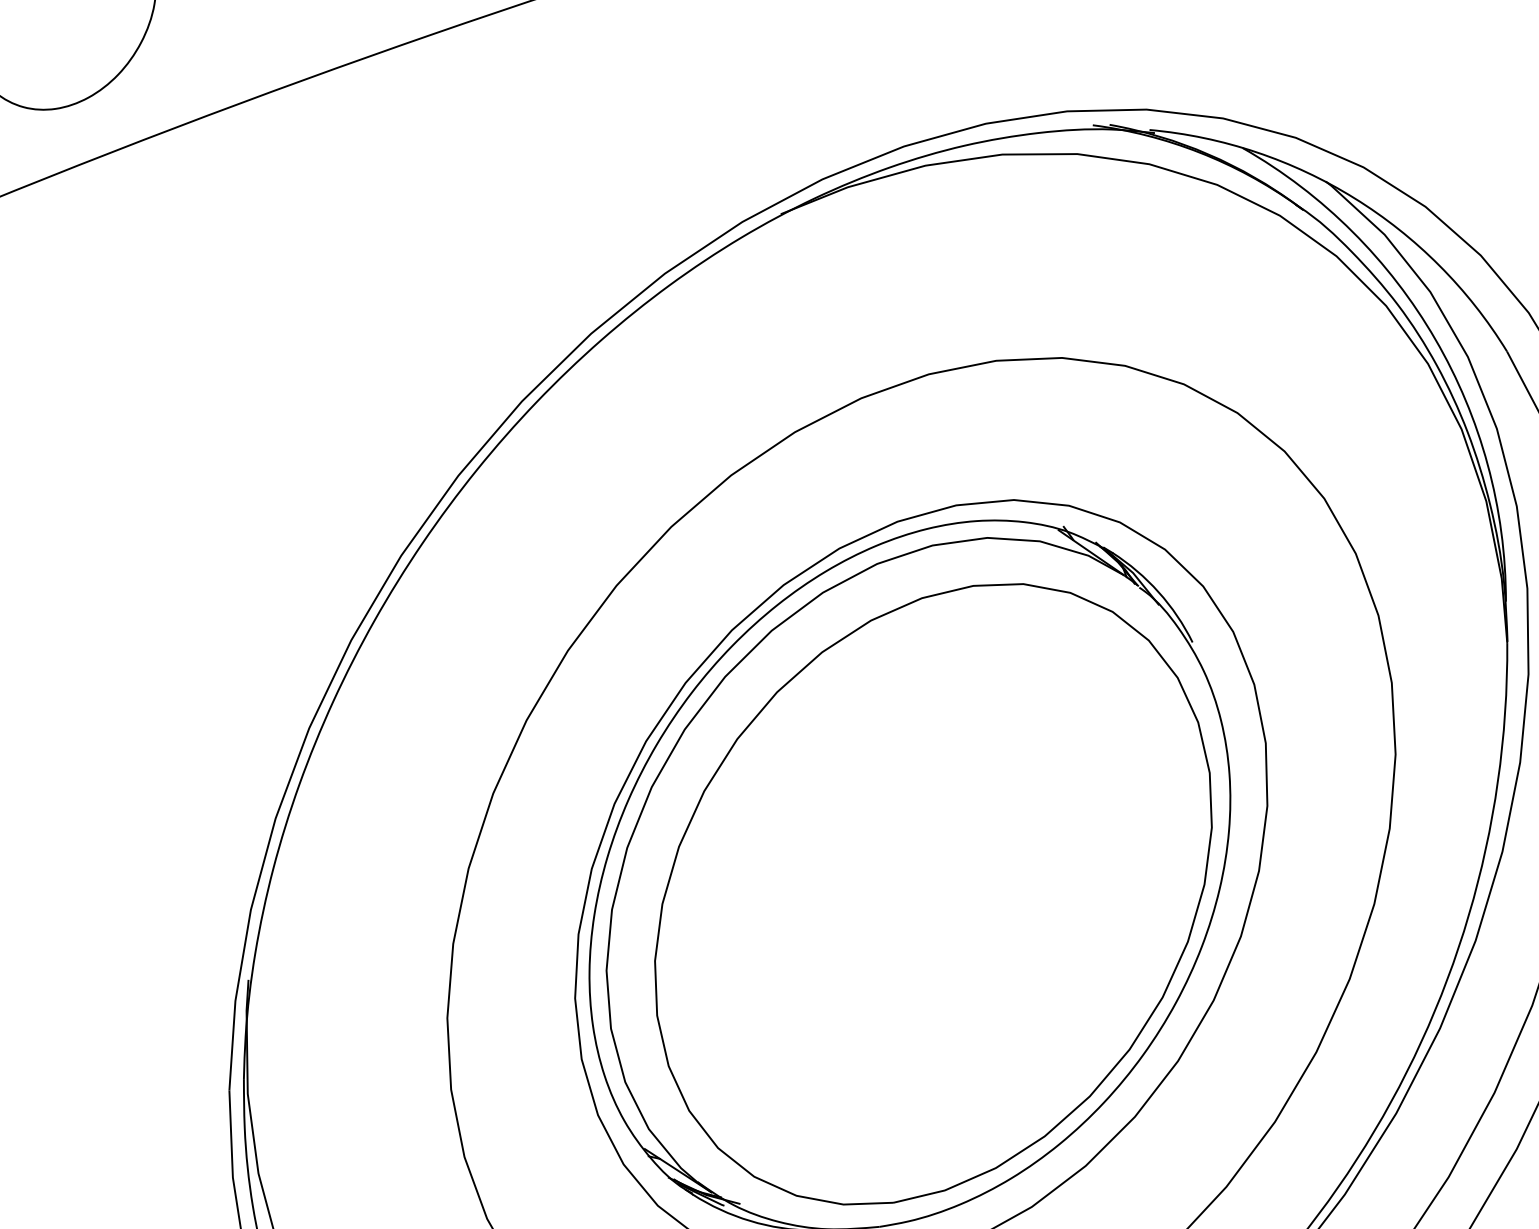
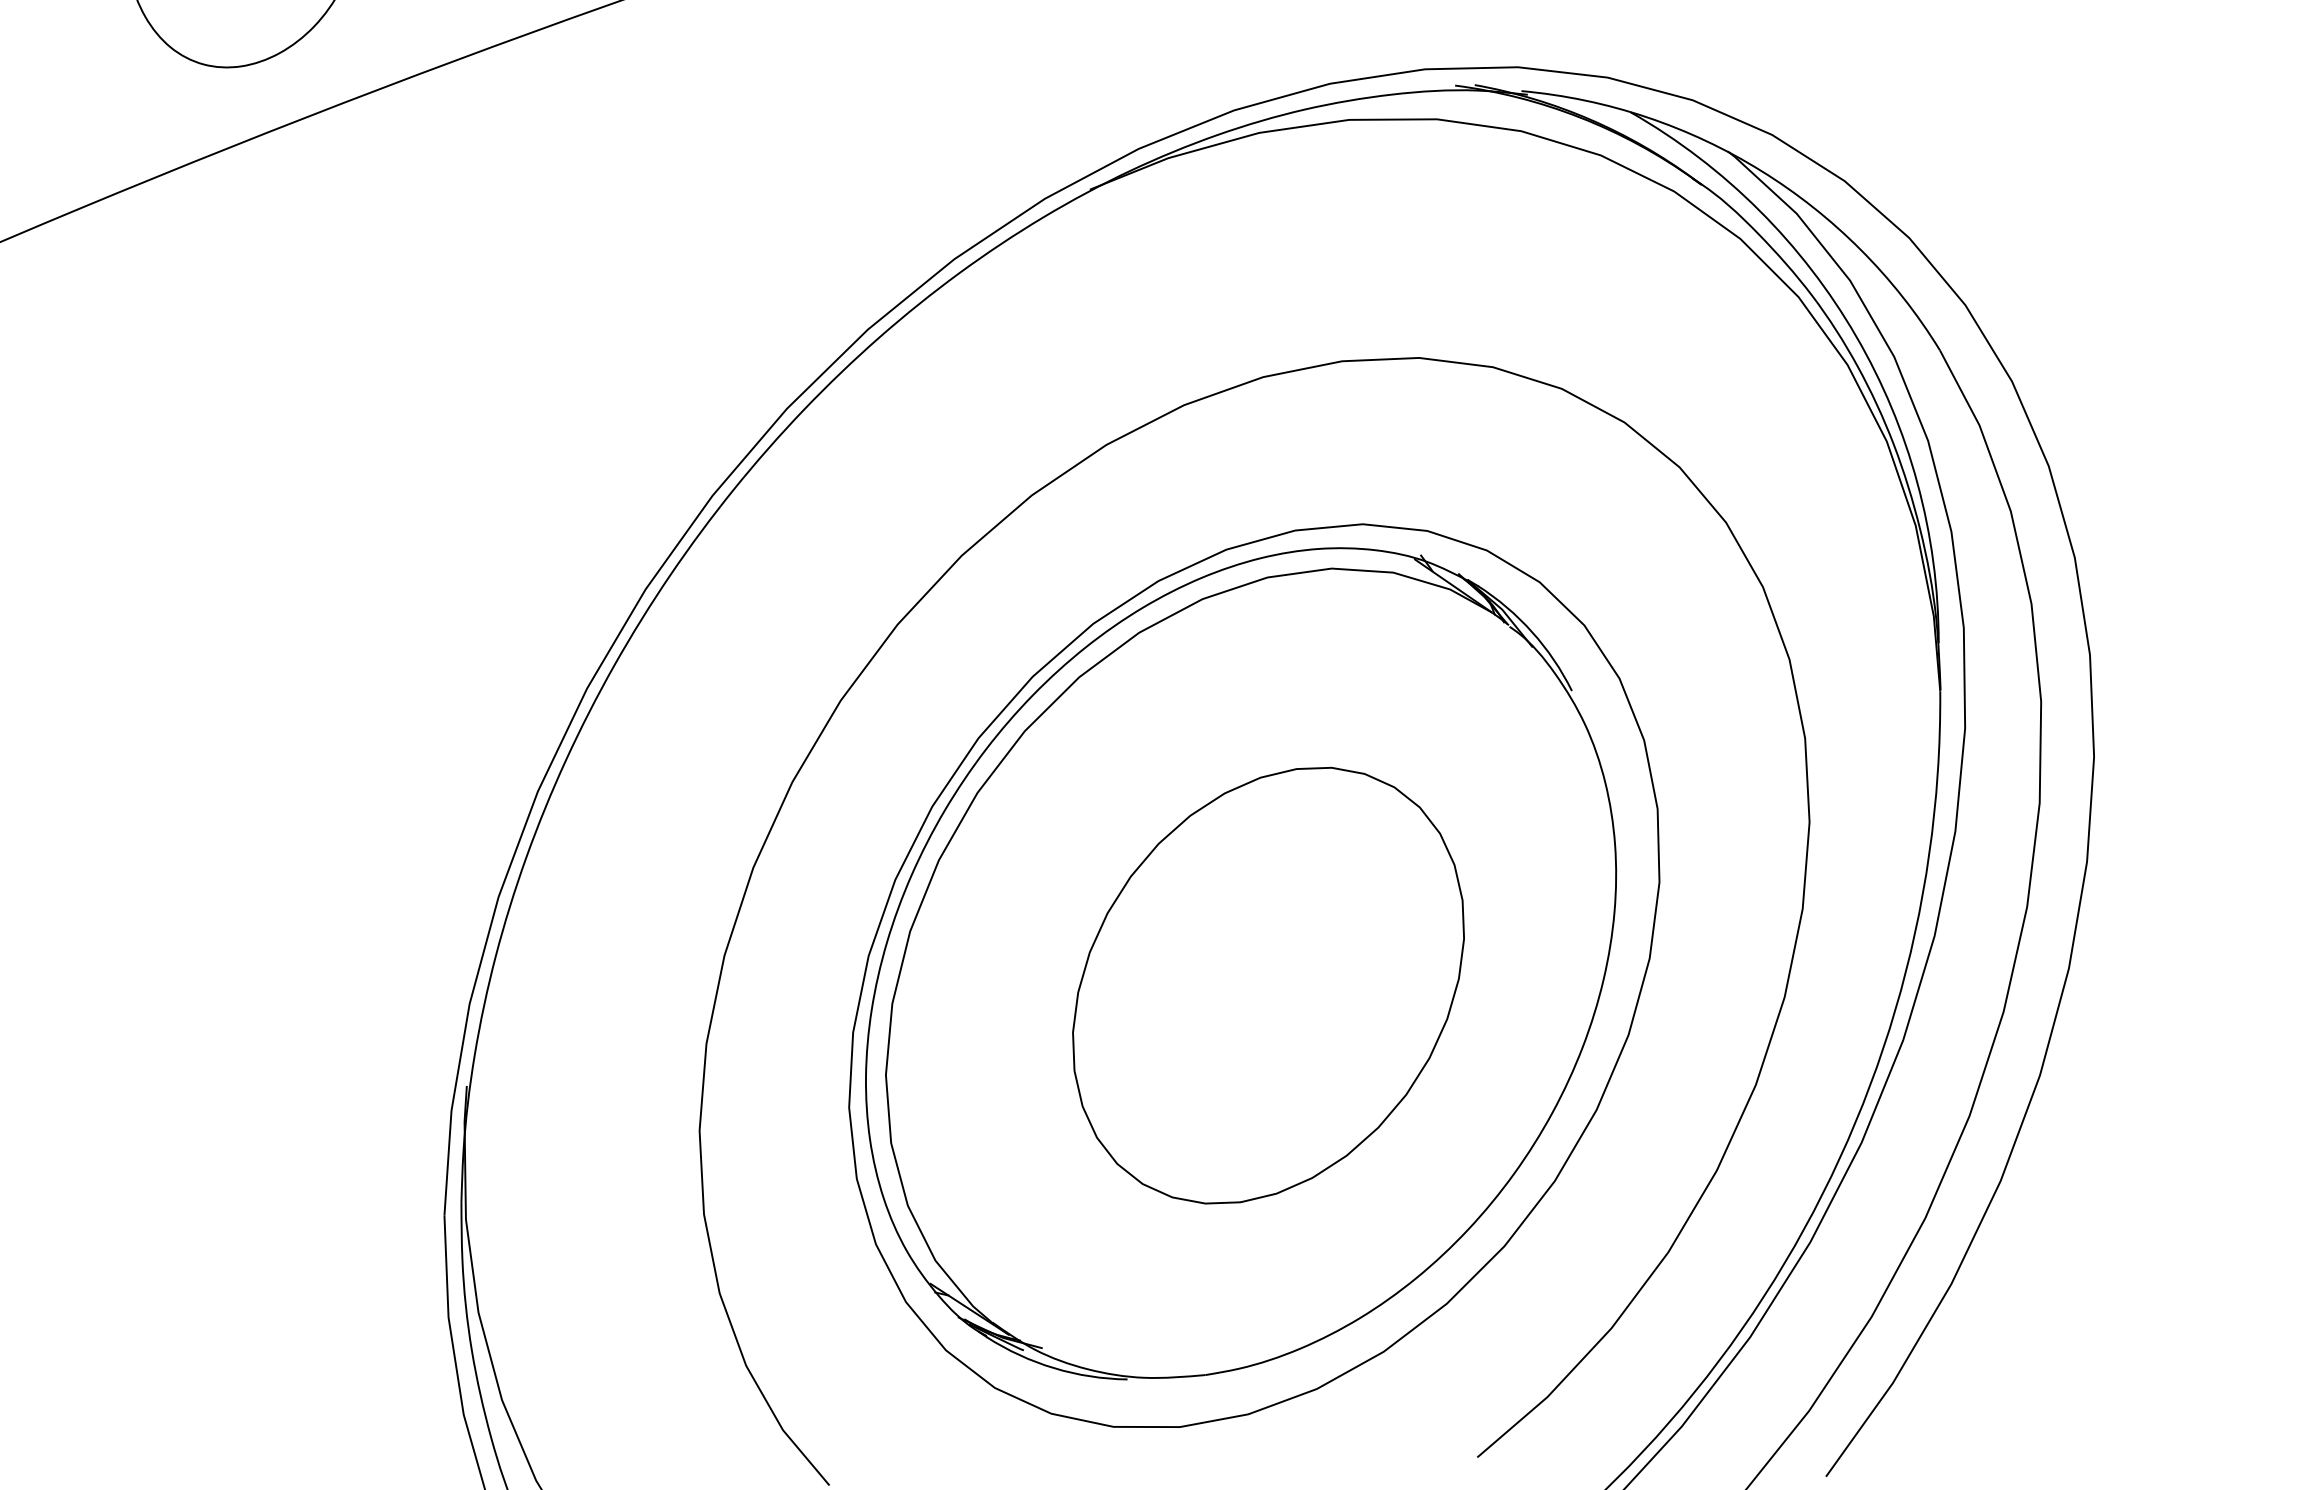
part: (933, 894) -> (1268, 985), size x0.6

